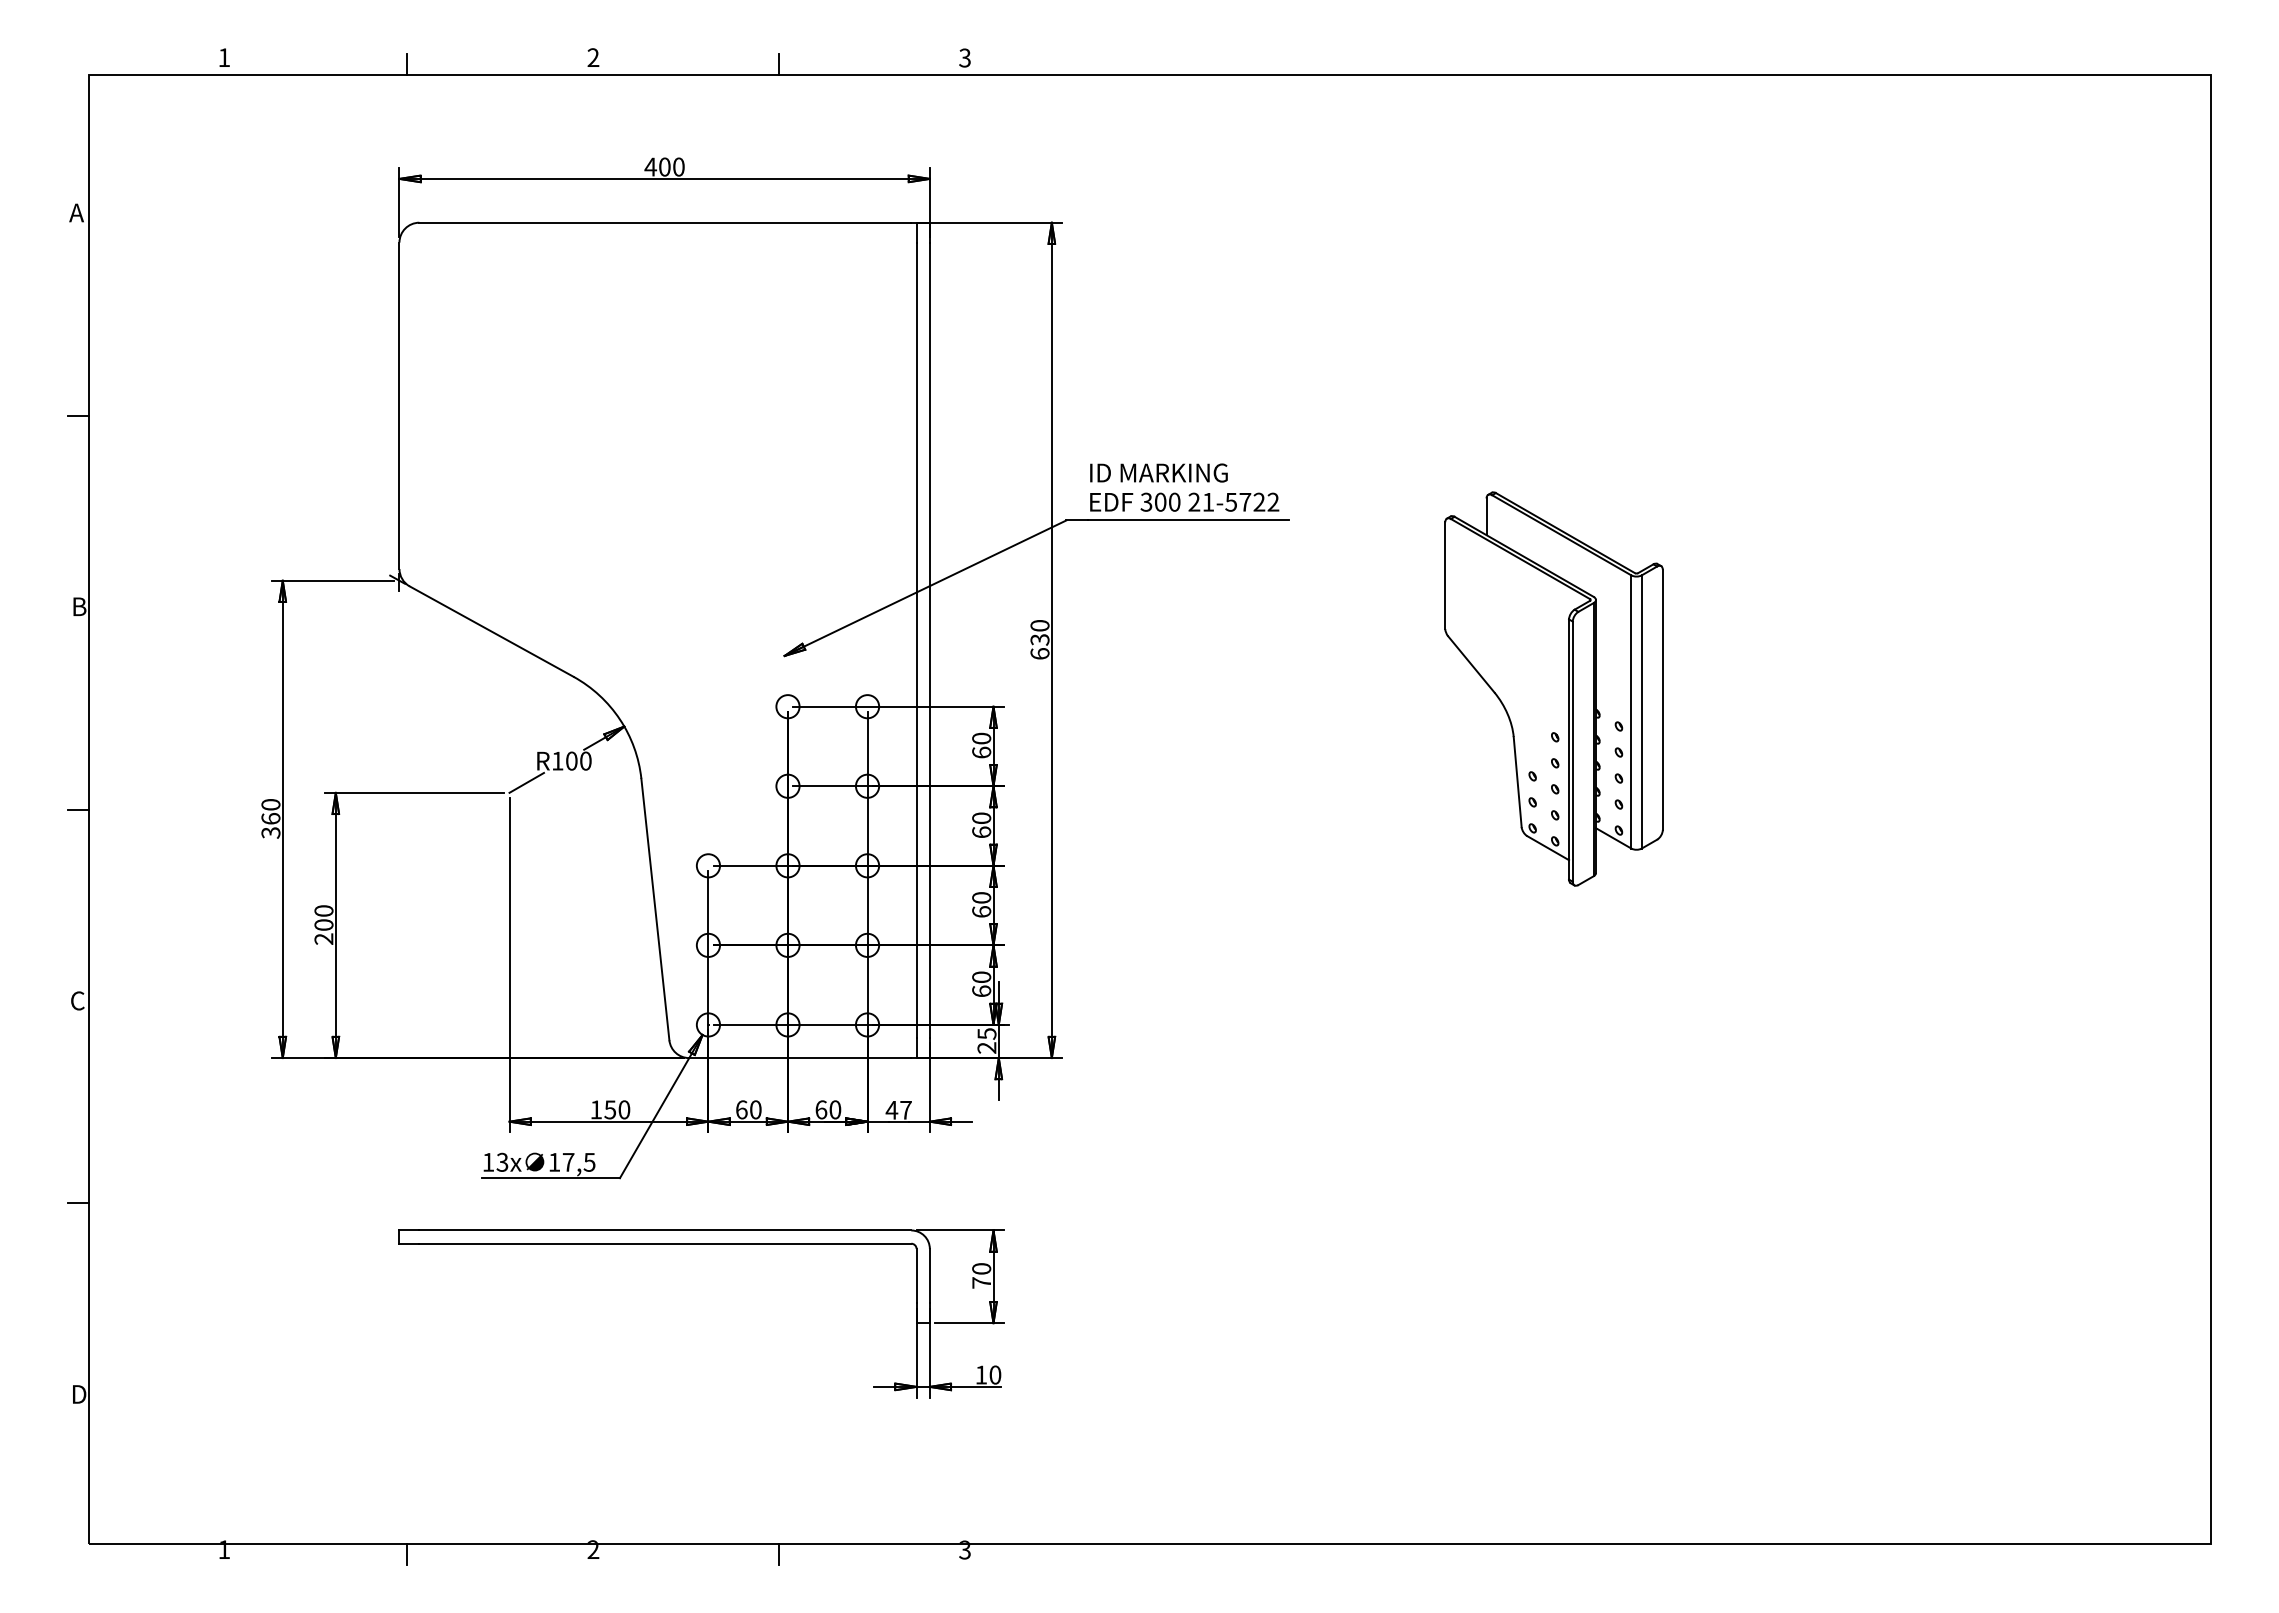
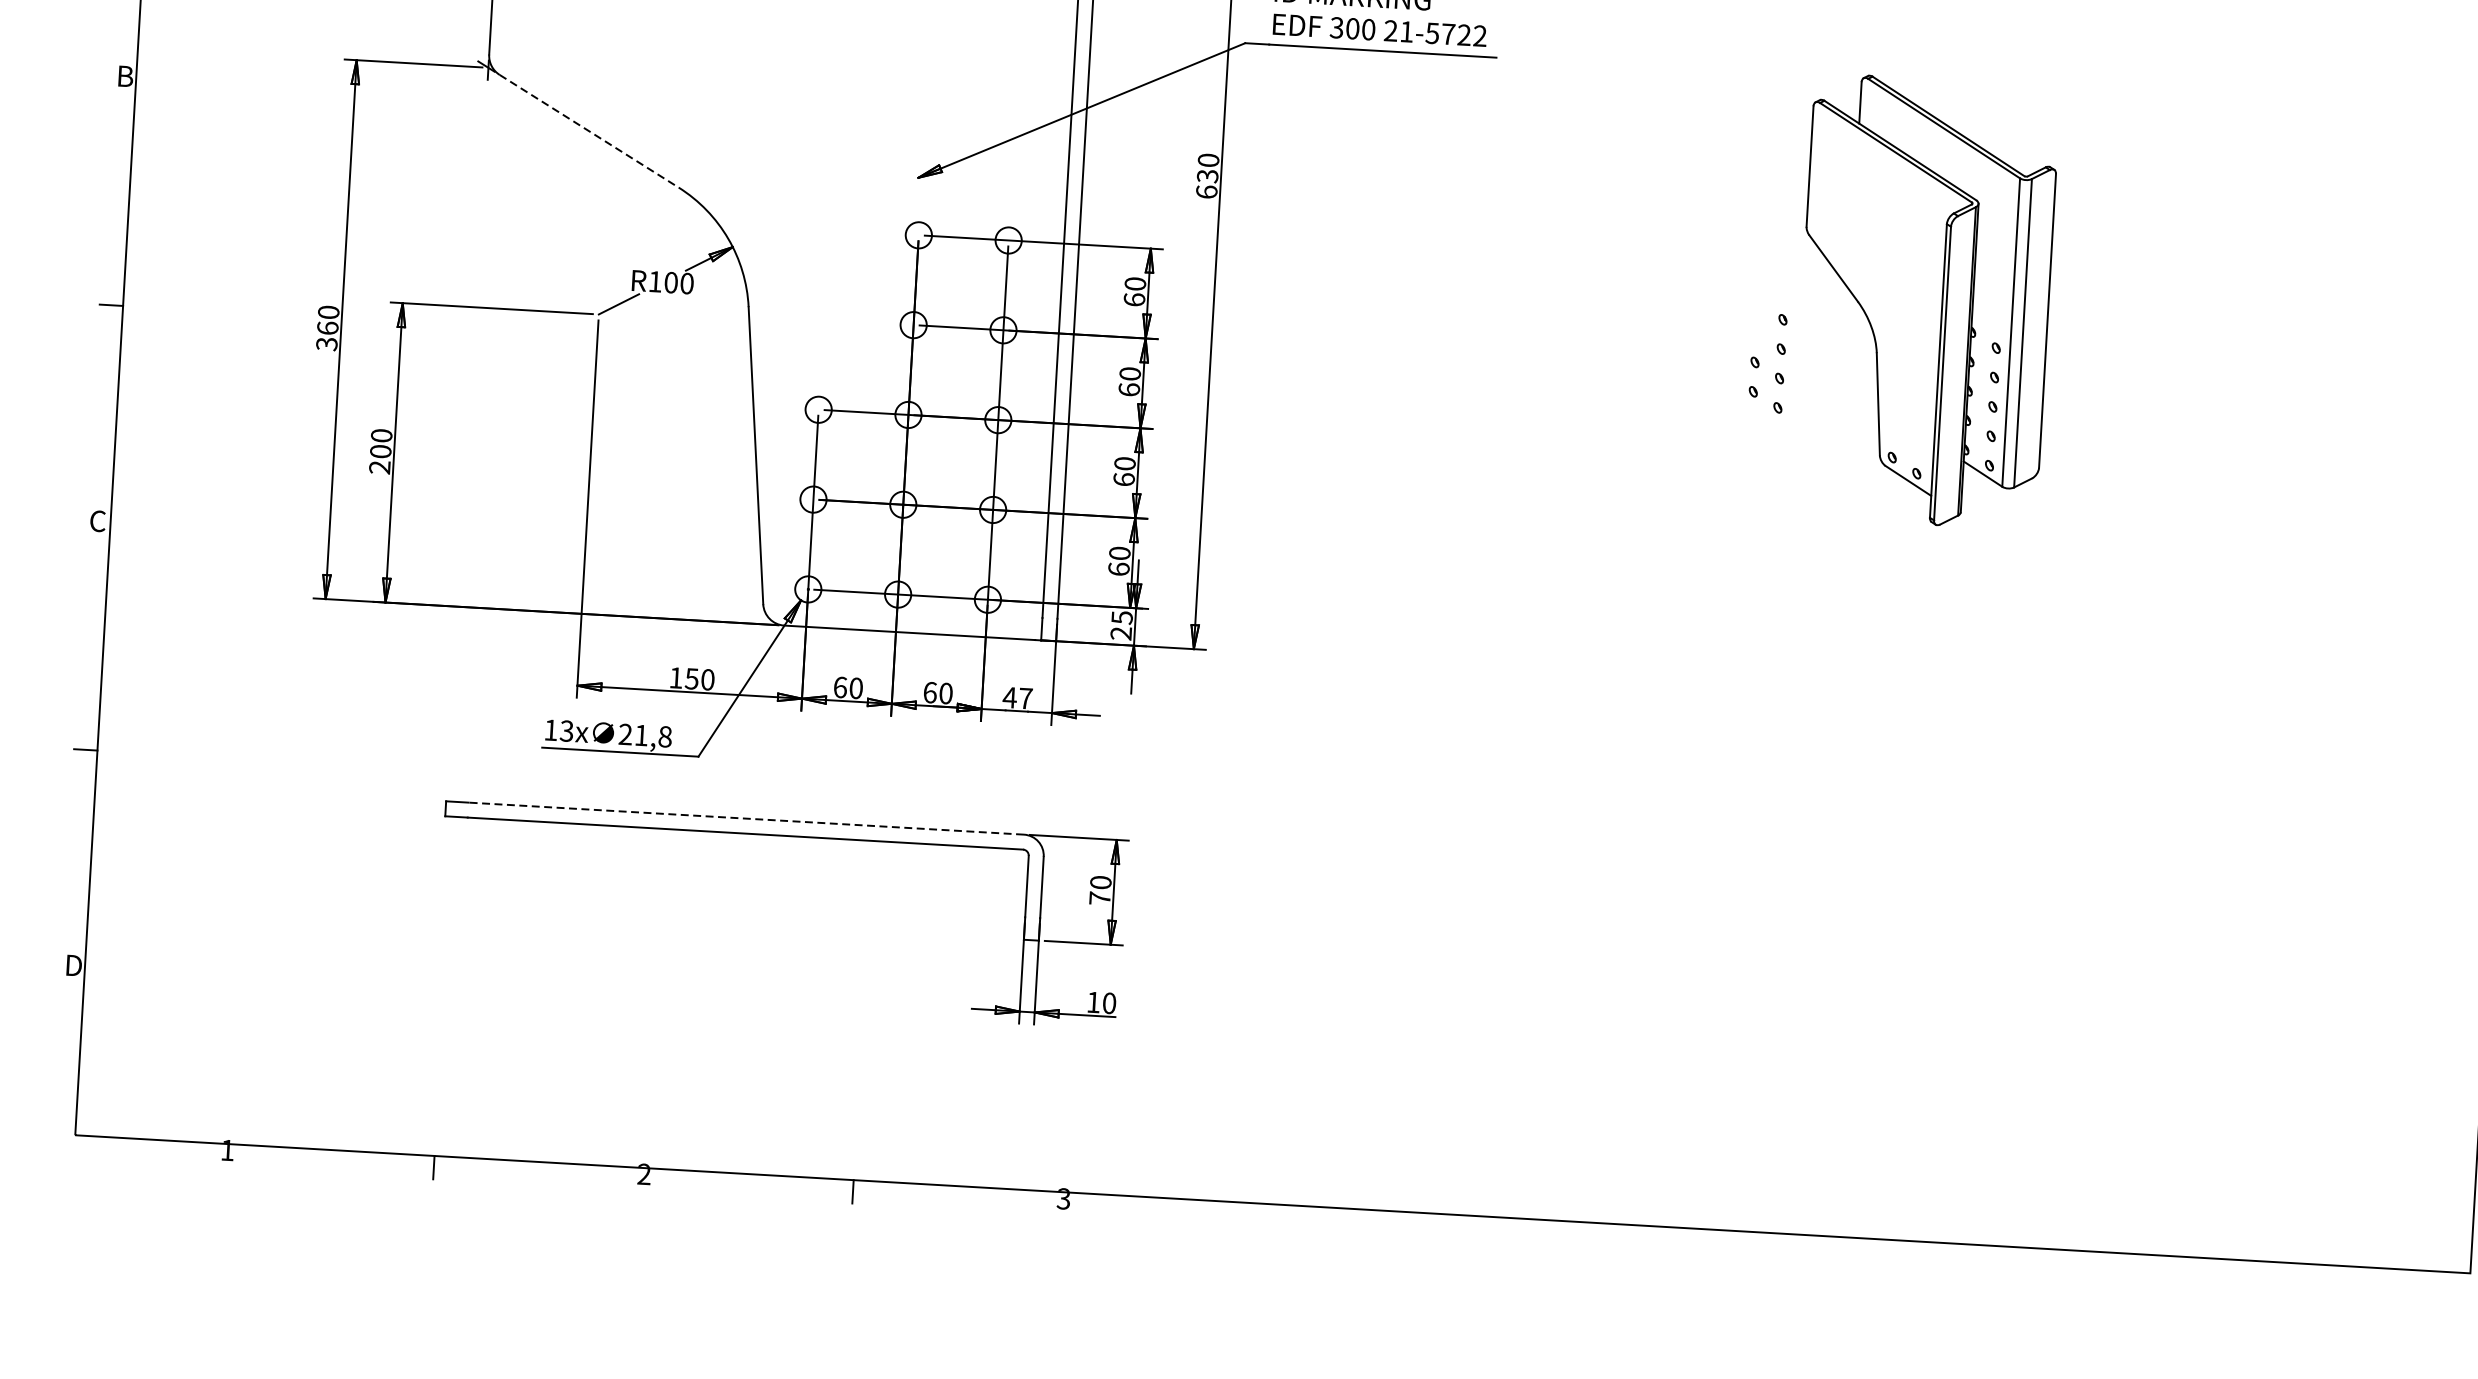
line: (491, 631) -> (589, 131), solid -> dashed
part: (1553, 688) -> (1924, 301), moved
text: (571, 1161) -> (644, 734), 17,5 -> 21,8
line: (665, 1230) -> (746, 818), solid -> dashed

